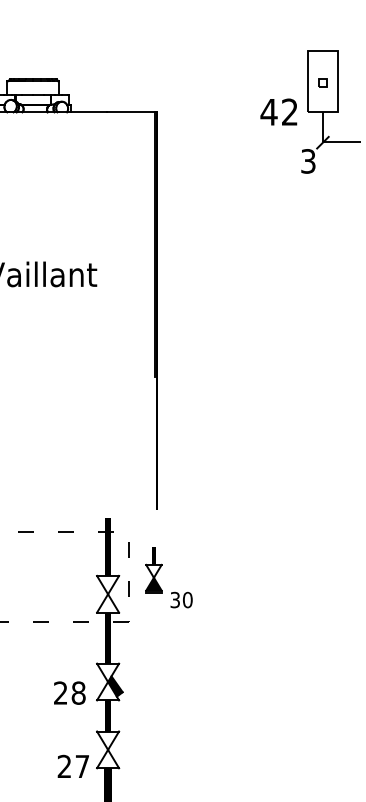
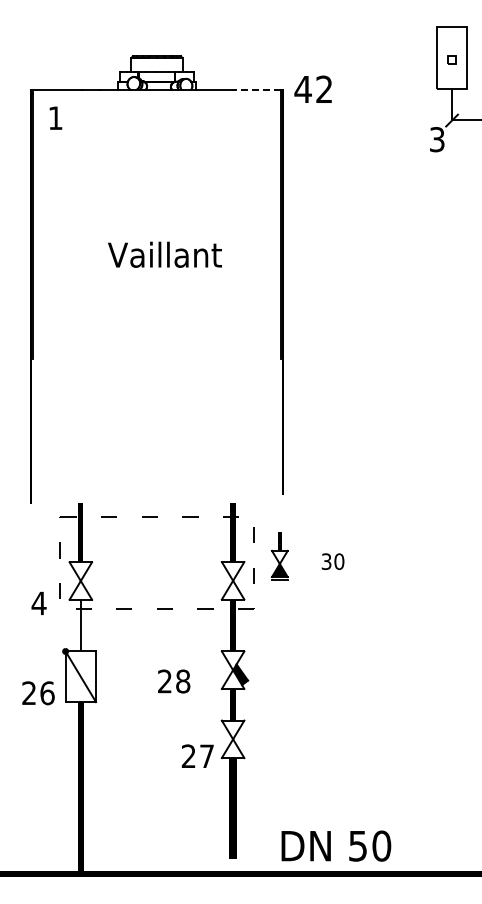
text: (278, 111) -> (312, 88), moved
line: (131, 112) -> (256, 89), solid -> dashed
text: (181, 599) -> (332, 561), moved
text: (70, 693) -> (174, 681), moved

